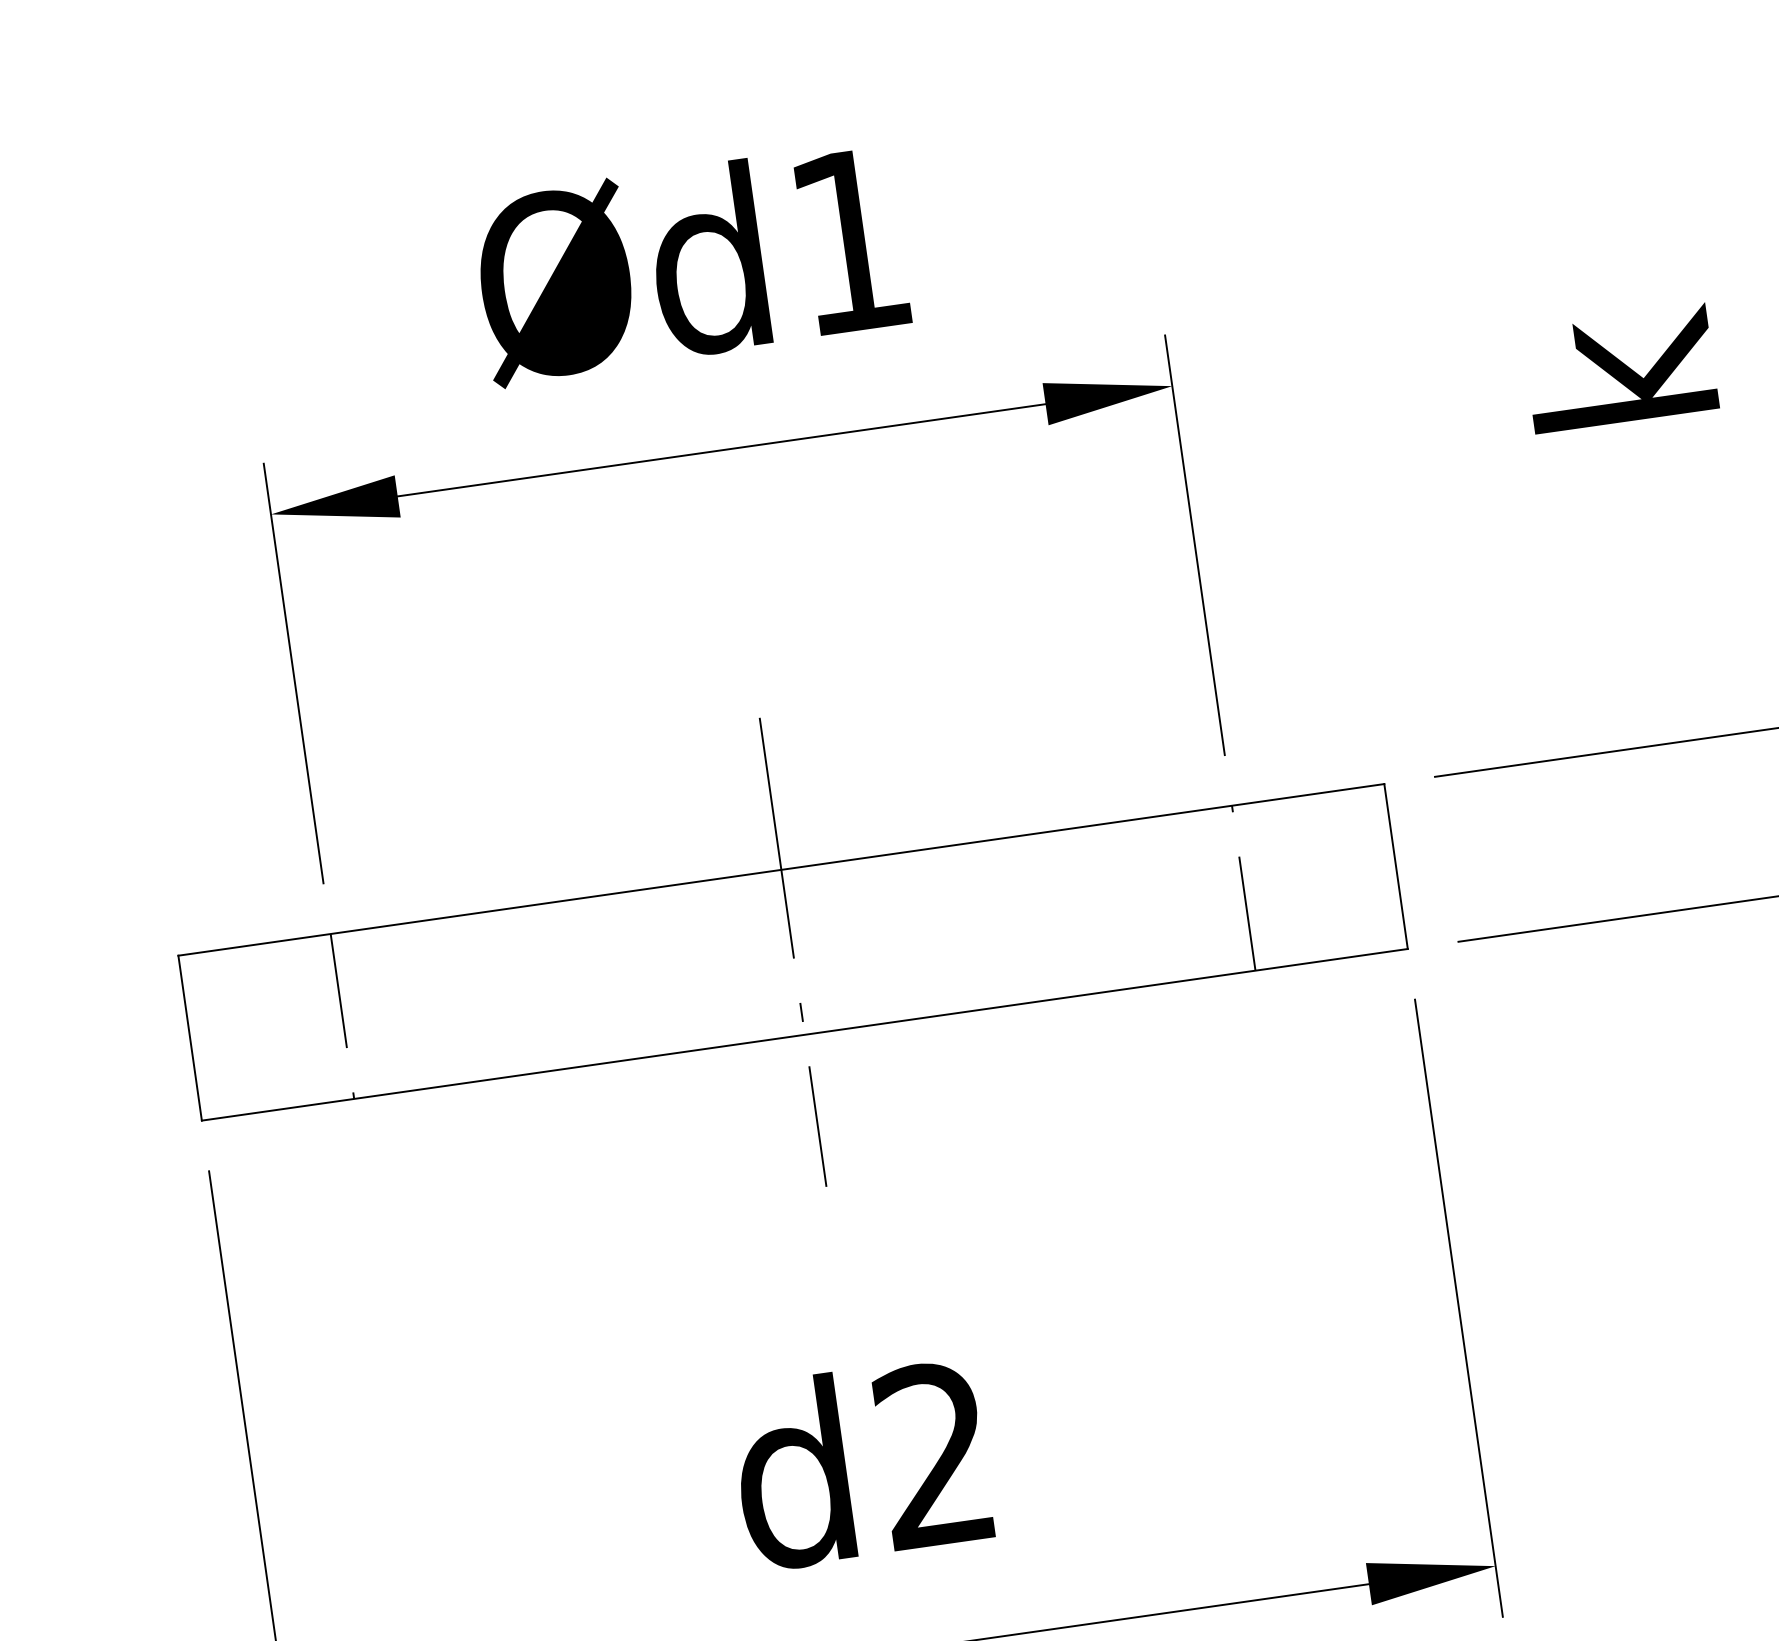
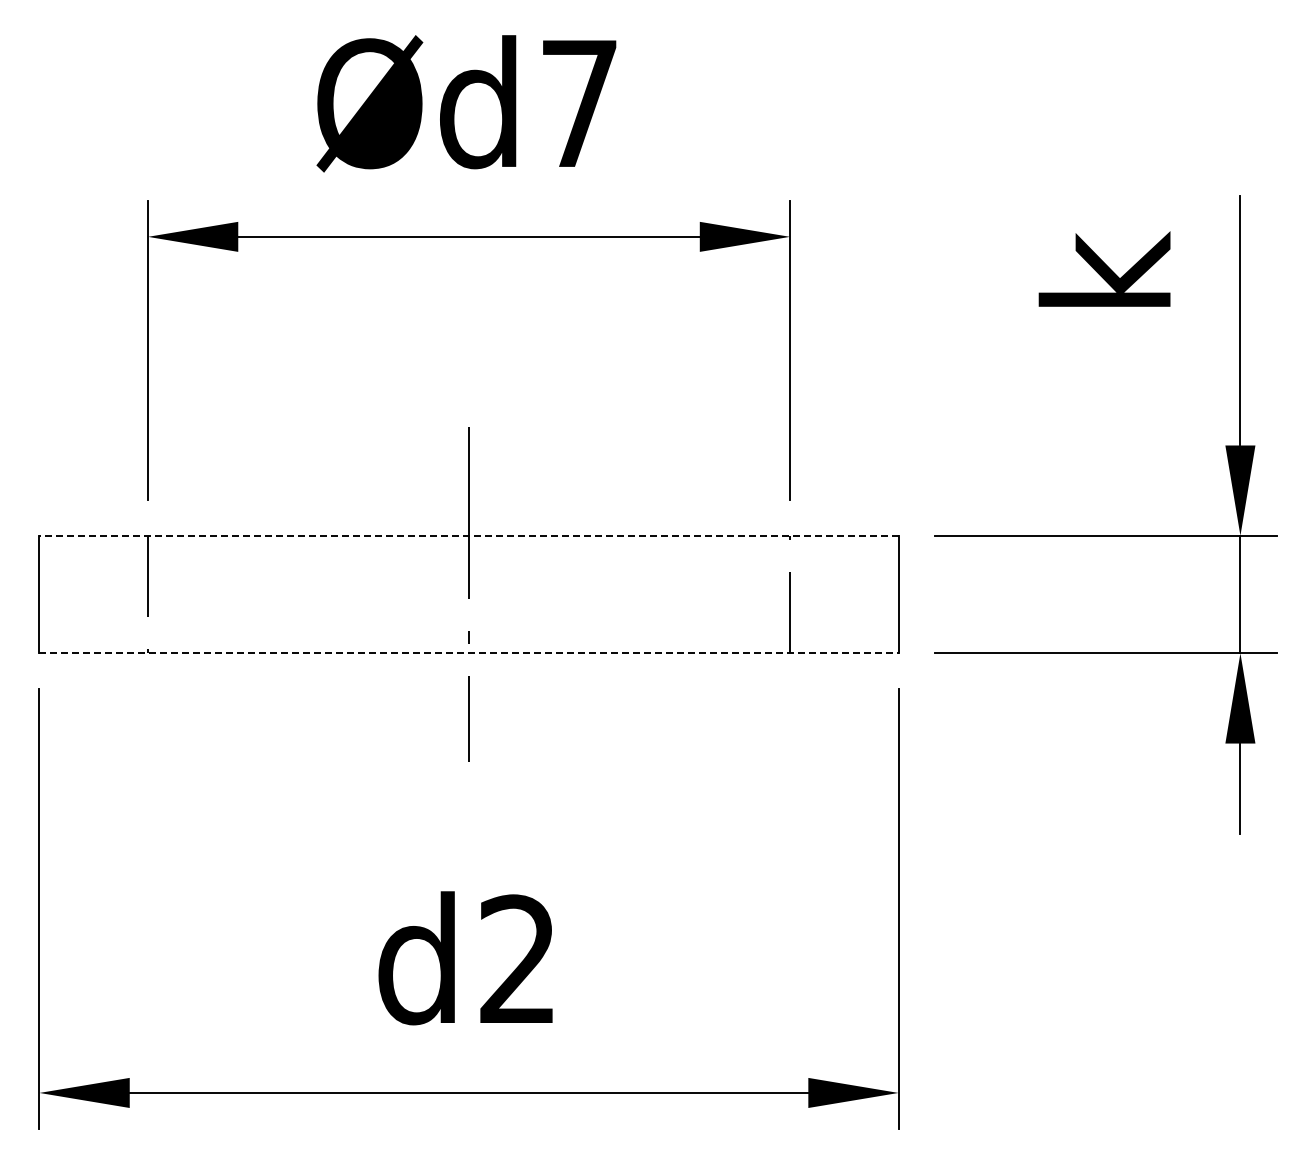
text: (850, 241) -> (579, 103), Ød1 -> Ød7
line: (781, 869) -> (469, 535), solid -> dashed
line: (805, 1035) -> (469, 653), solid -> dashed

